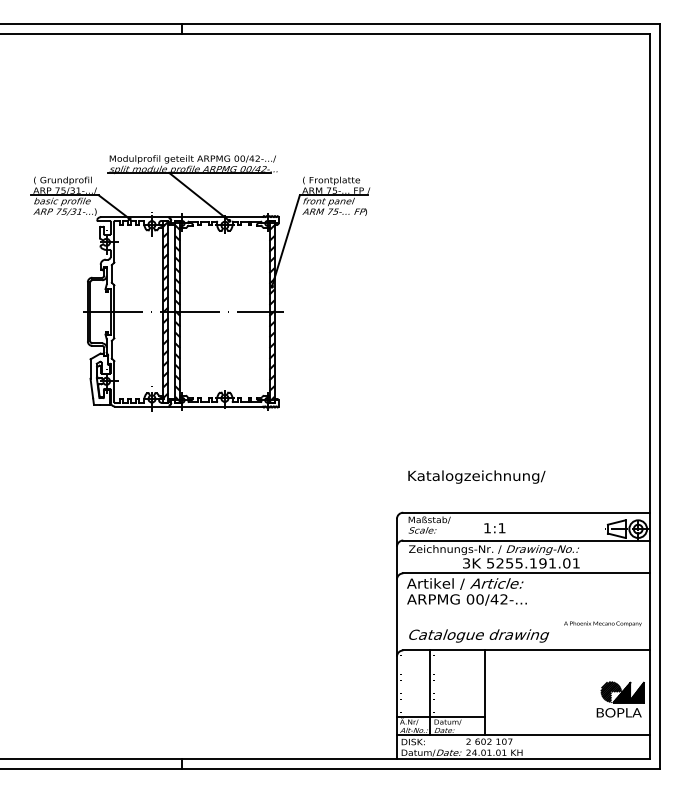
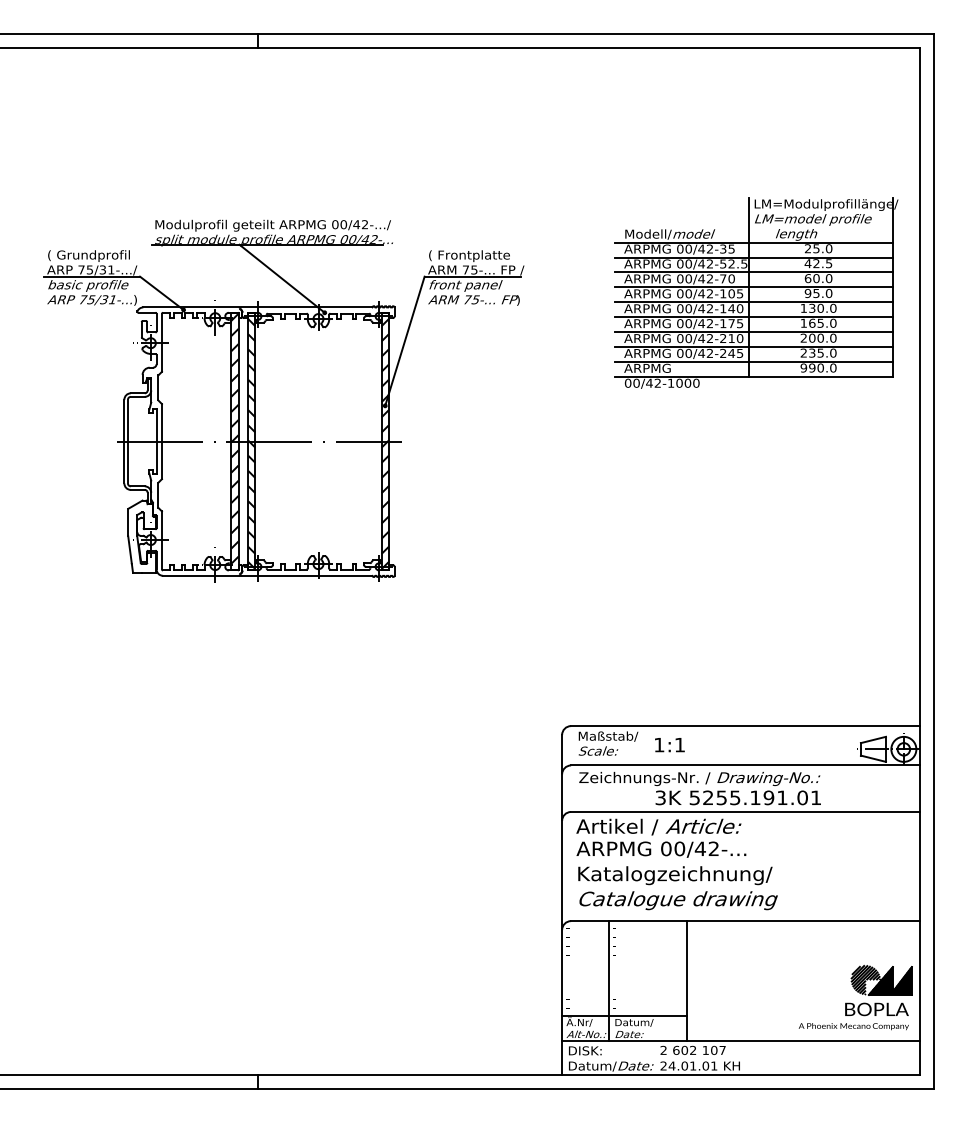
part: (534, 206) -> (756, 292), added
text: (476, 476) -> (675, 875), moved
text: (494, 528) -> (669, 745), moved
text: (602, 623) -> (853, 1026), moved

